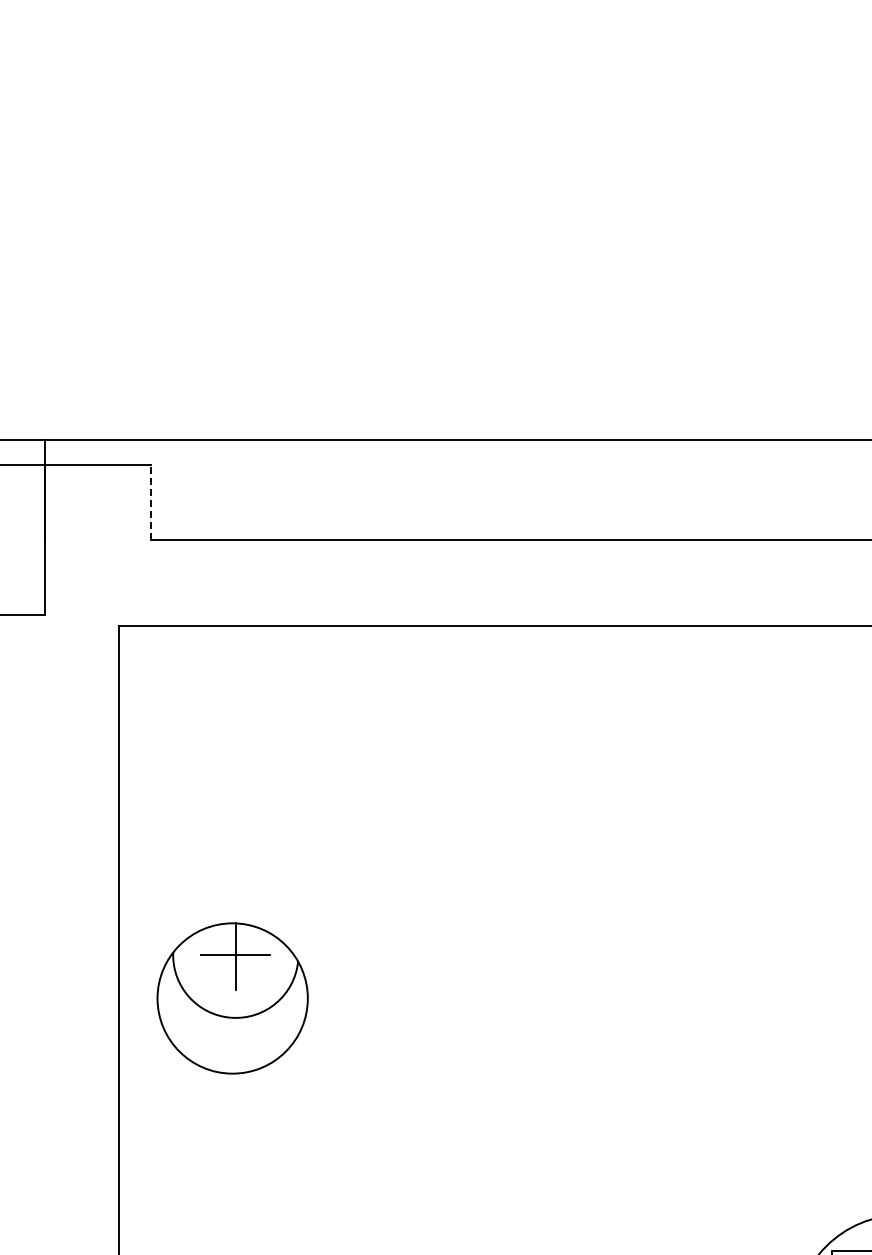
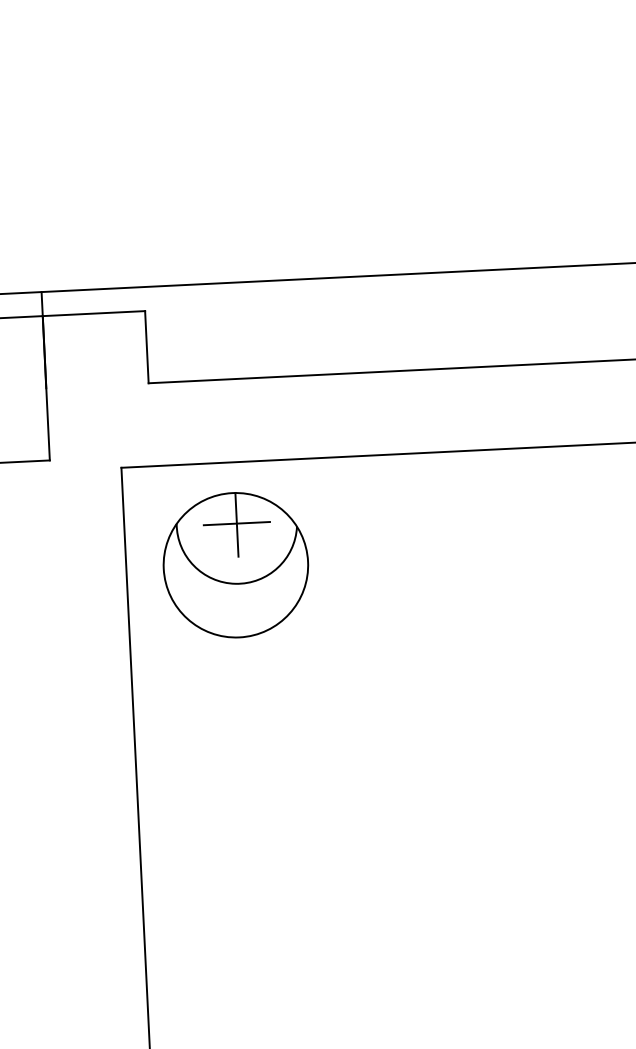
line: (151, 502) -> (147, 347), dashed -> solid
part: (232, 998) -> (235, 565), moved

